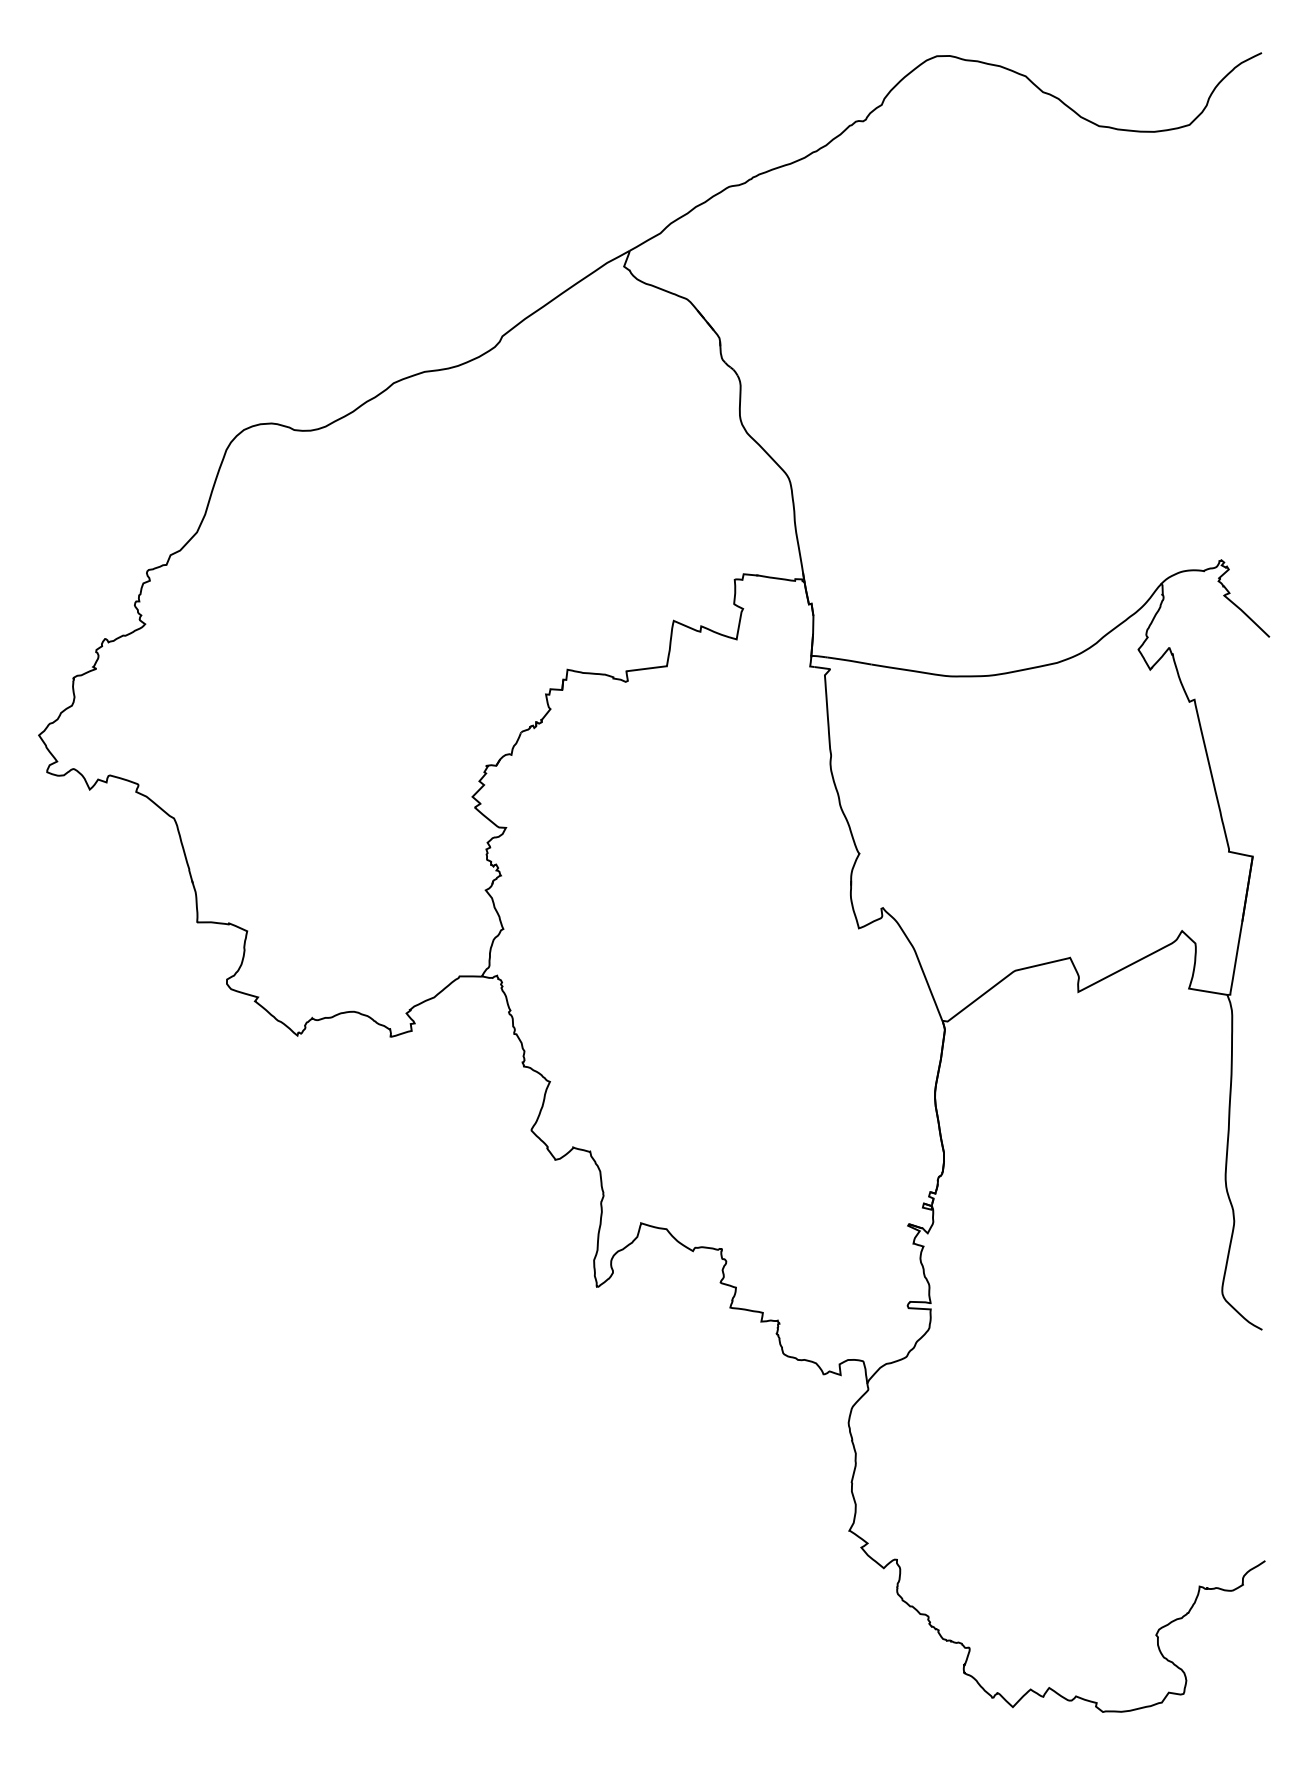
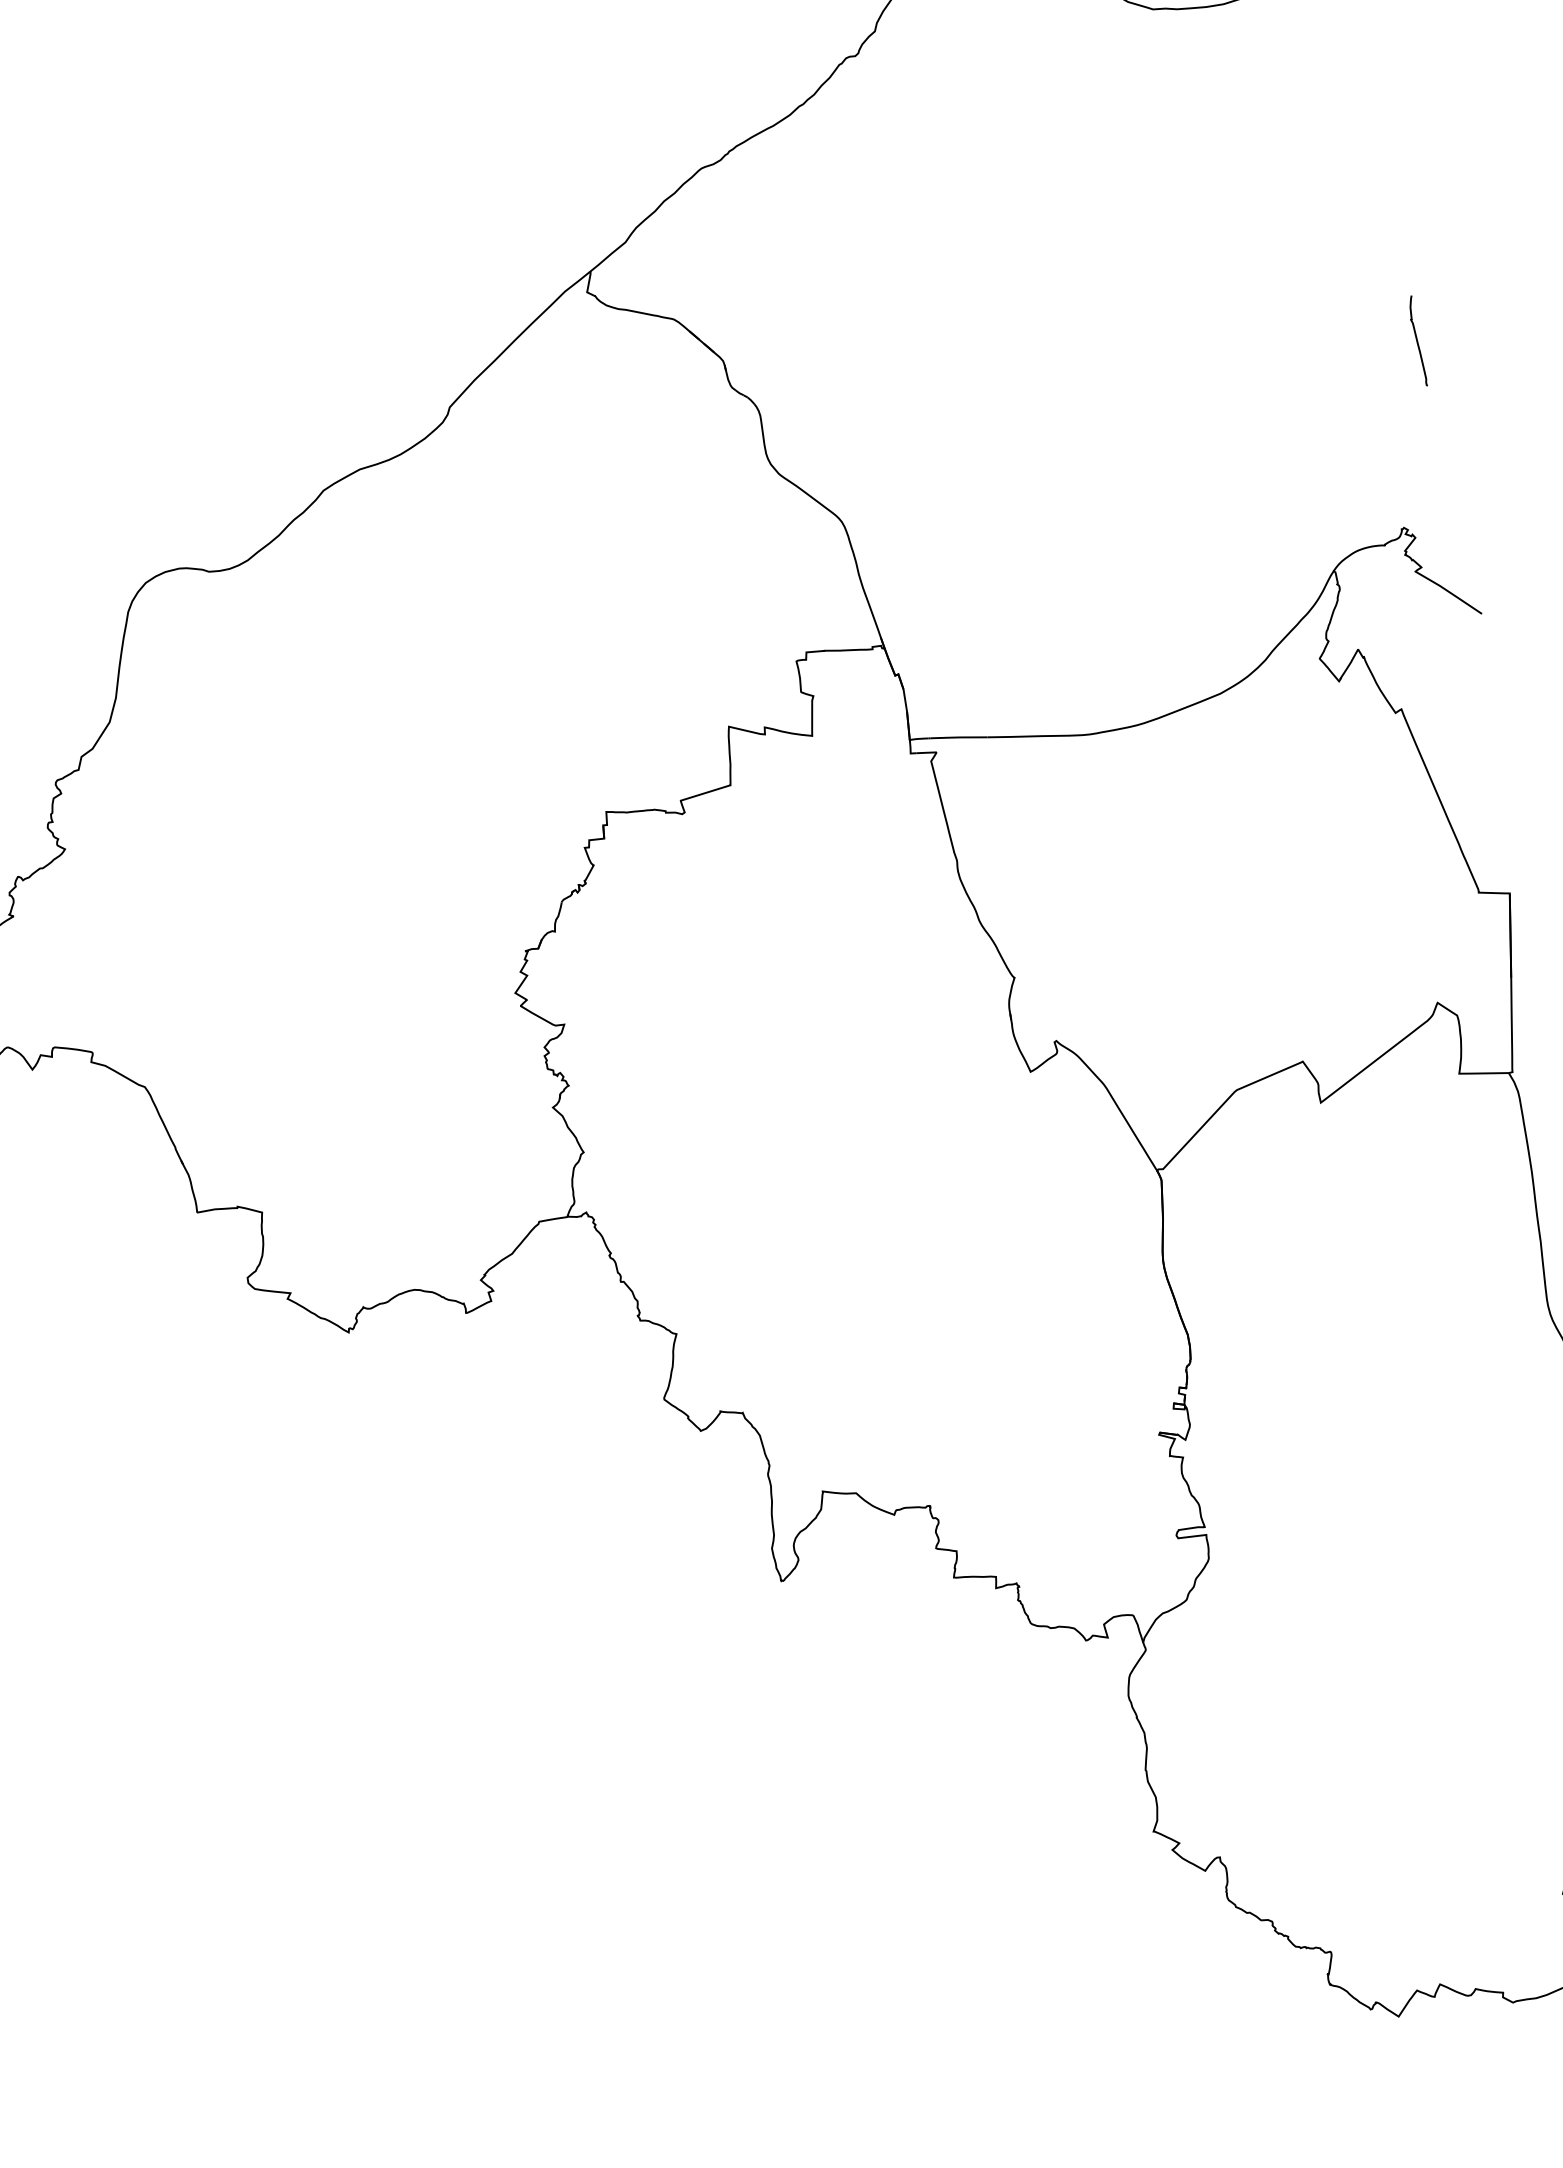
curve: (1256, 418) -> (1416, 341), added

